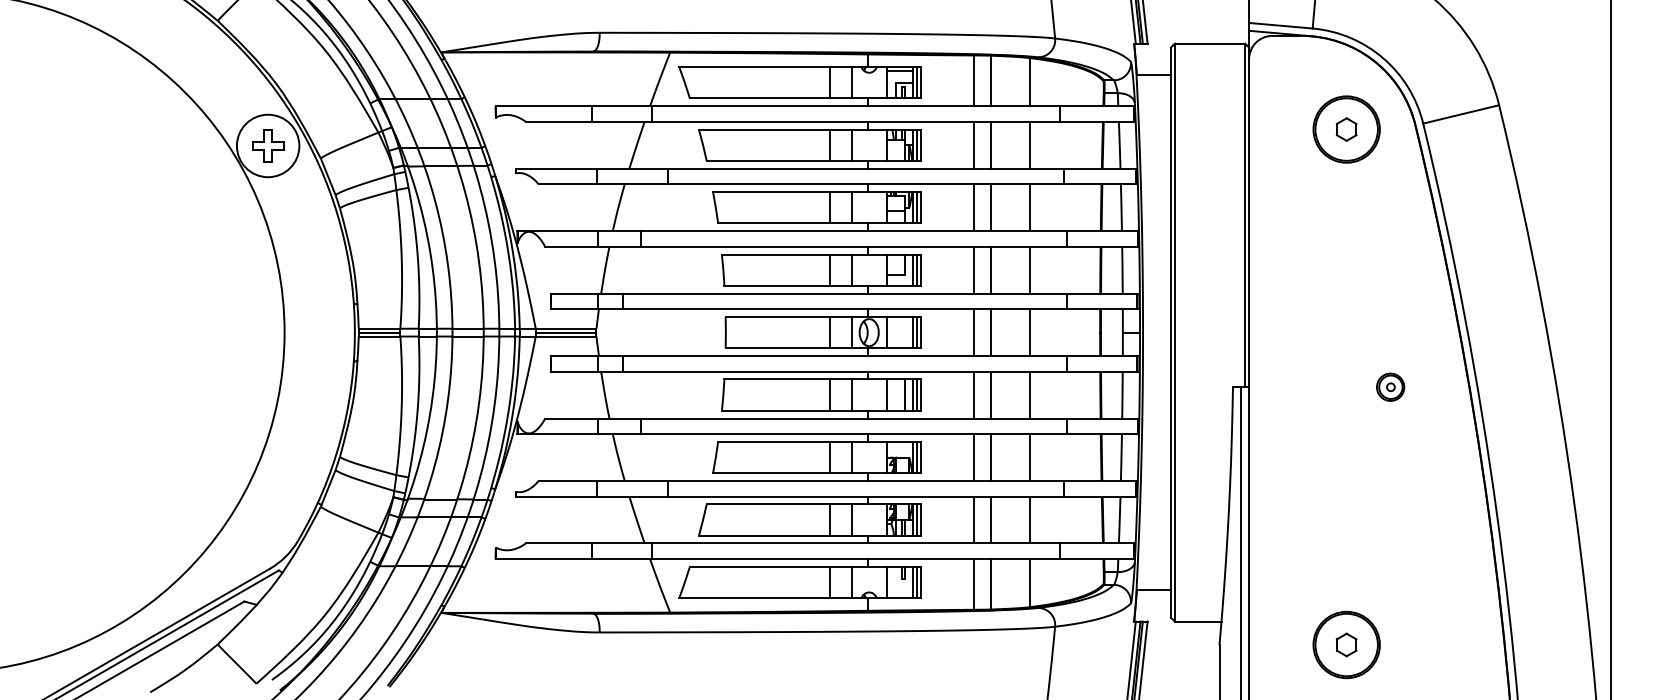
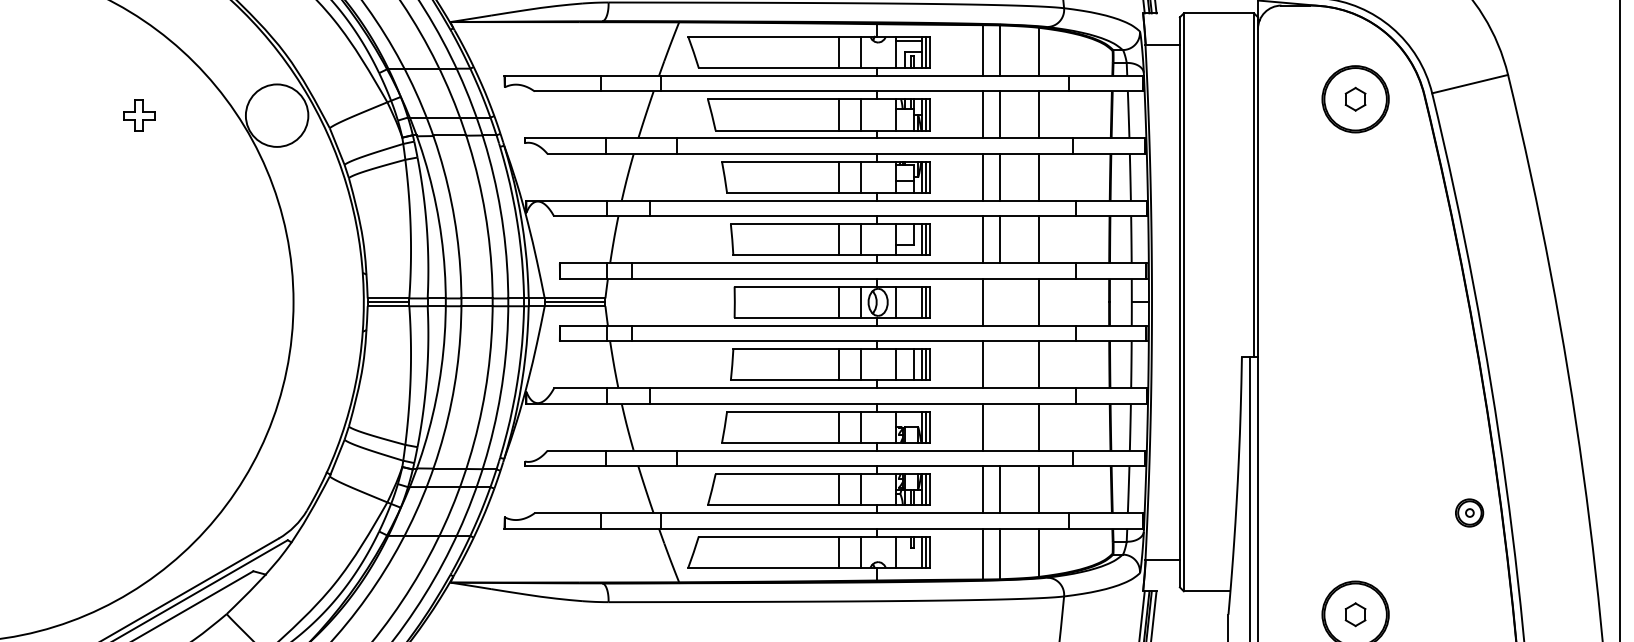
part: (268, 145) -> (139, 115), moved
line: (991, 332) -> (1000, 302), removed
part: (1390, 386) -> (1469, 512), moved
line: (991, 394) -> (1000, 364), removed
line: (991, 457) -> (1000, 427), removed

